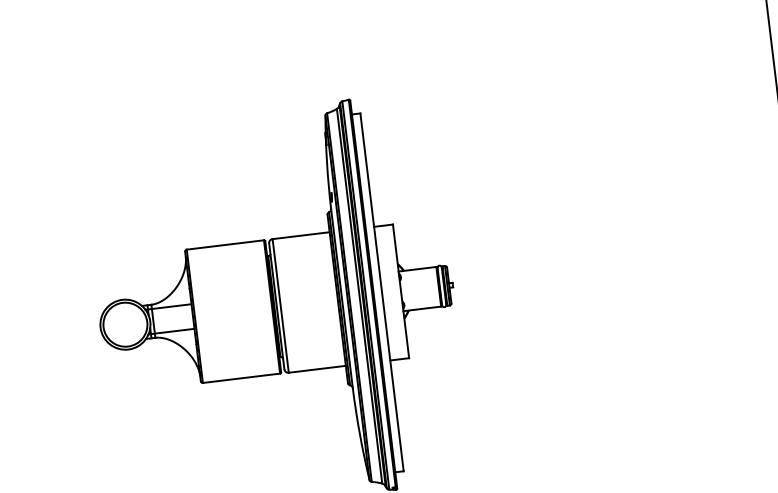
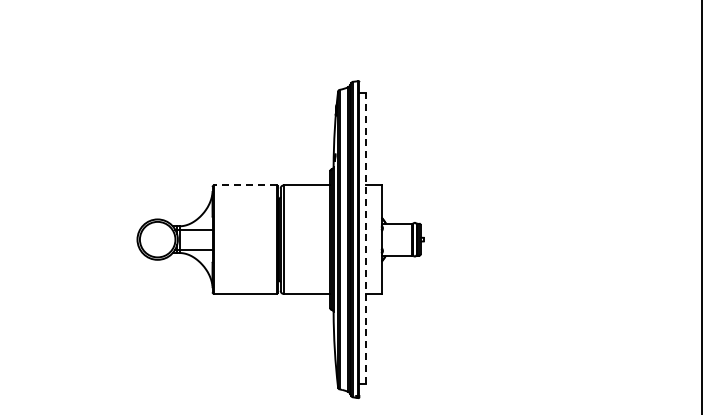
line: (224, 245) -> (244, 185), solid -> dashed
line: (382, 292) -> (366, 238), solid -> dashed

